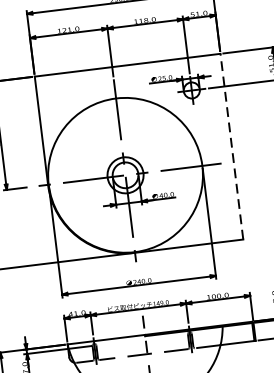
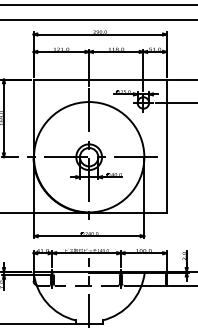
line: (231, 147) -> (166, 146), dashed -> solid

